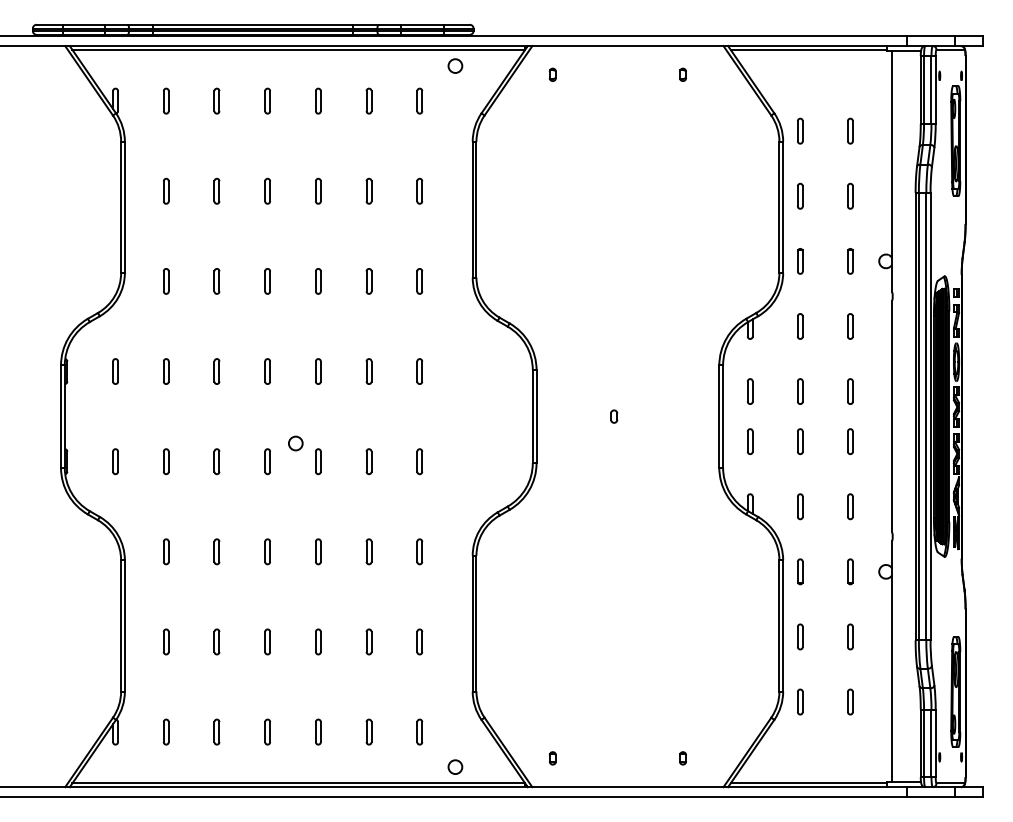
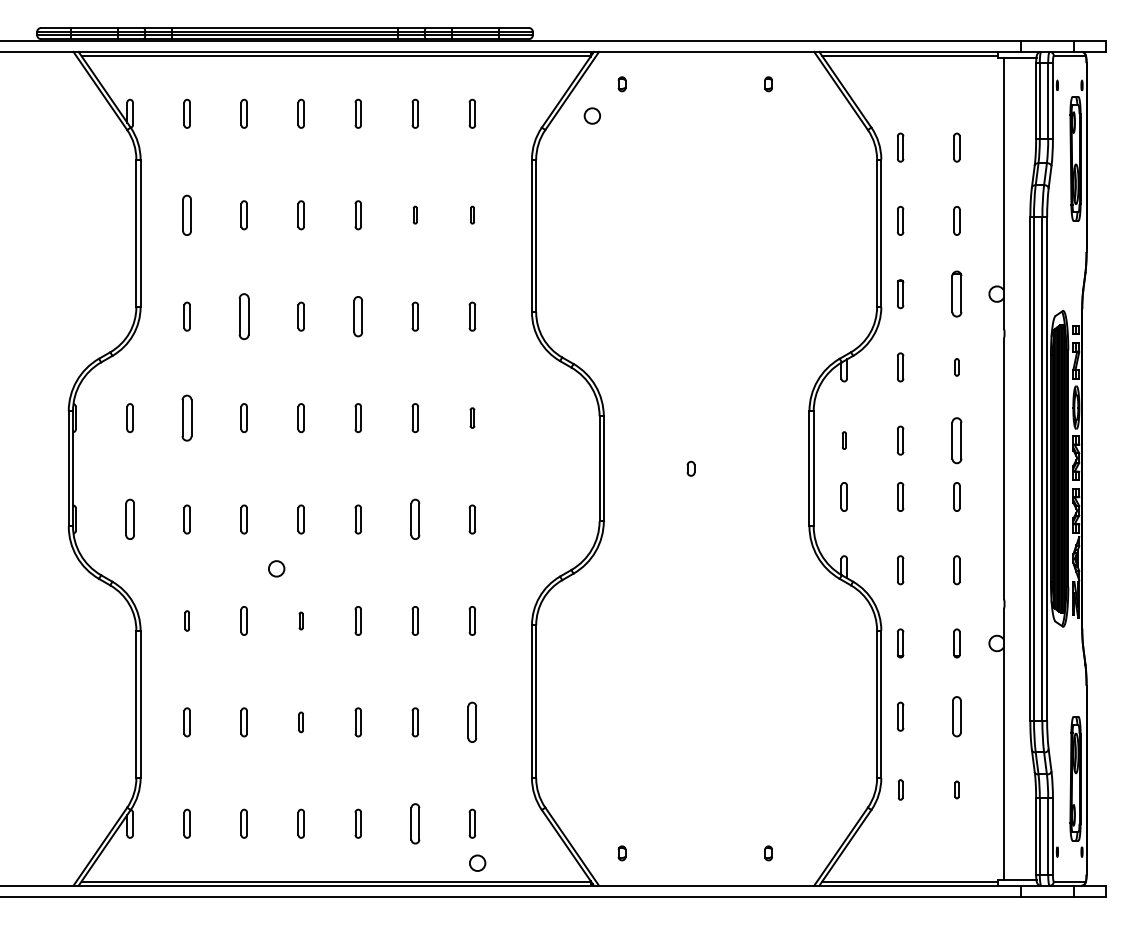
circle: (455, 65) -> (592, 115), moved
part: (166, 190) -> (187, 214), size x1.4
part: (368, 190) -> (414, 214), size x0.6
part: (419, 190) -> (472, 214), size x0.6
part: (850, 261) -> (957, 294), size x1.6
part: (216, 281) -> (243, 316), size x1.6
part: (318, 281) -> (358, 316), size x1.4
part: (850, 326) -> (957, 367), size x0.6
part: (166, 371) -> (187, 418), size x1.6
part: (419, 371) -> (472, 418), size x0.7
part: (750, 391) -> (844, 440), size x0.6
part: (850, 391) -> (957, 440), size x1.6
circle: (295, 443) -> (276, 568), moved
part: (115, 461) -> (130, 519), size x1.4
part: (368, 461) -> (414, 519), size x1.4
part: (166, 551) -> (187, 620), size x0.7
part: (267, 551) -> (301, 620), size x0.6
part: (850, 636) -> (957, 716), size x1.4
part: (267, 641) -> (301, 721), size x0.7
part: (419, 641) -> (472, 721), size x1.4
part: (800, 701) -> (900, 789), size x0.7
part: (850, 701) -> (957, 789), size x0.6
part: (368, 731) -> (414, 823), size x1.4
circle: (455, 766) -> (477, 862), moved

